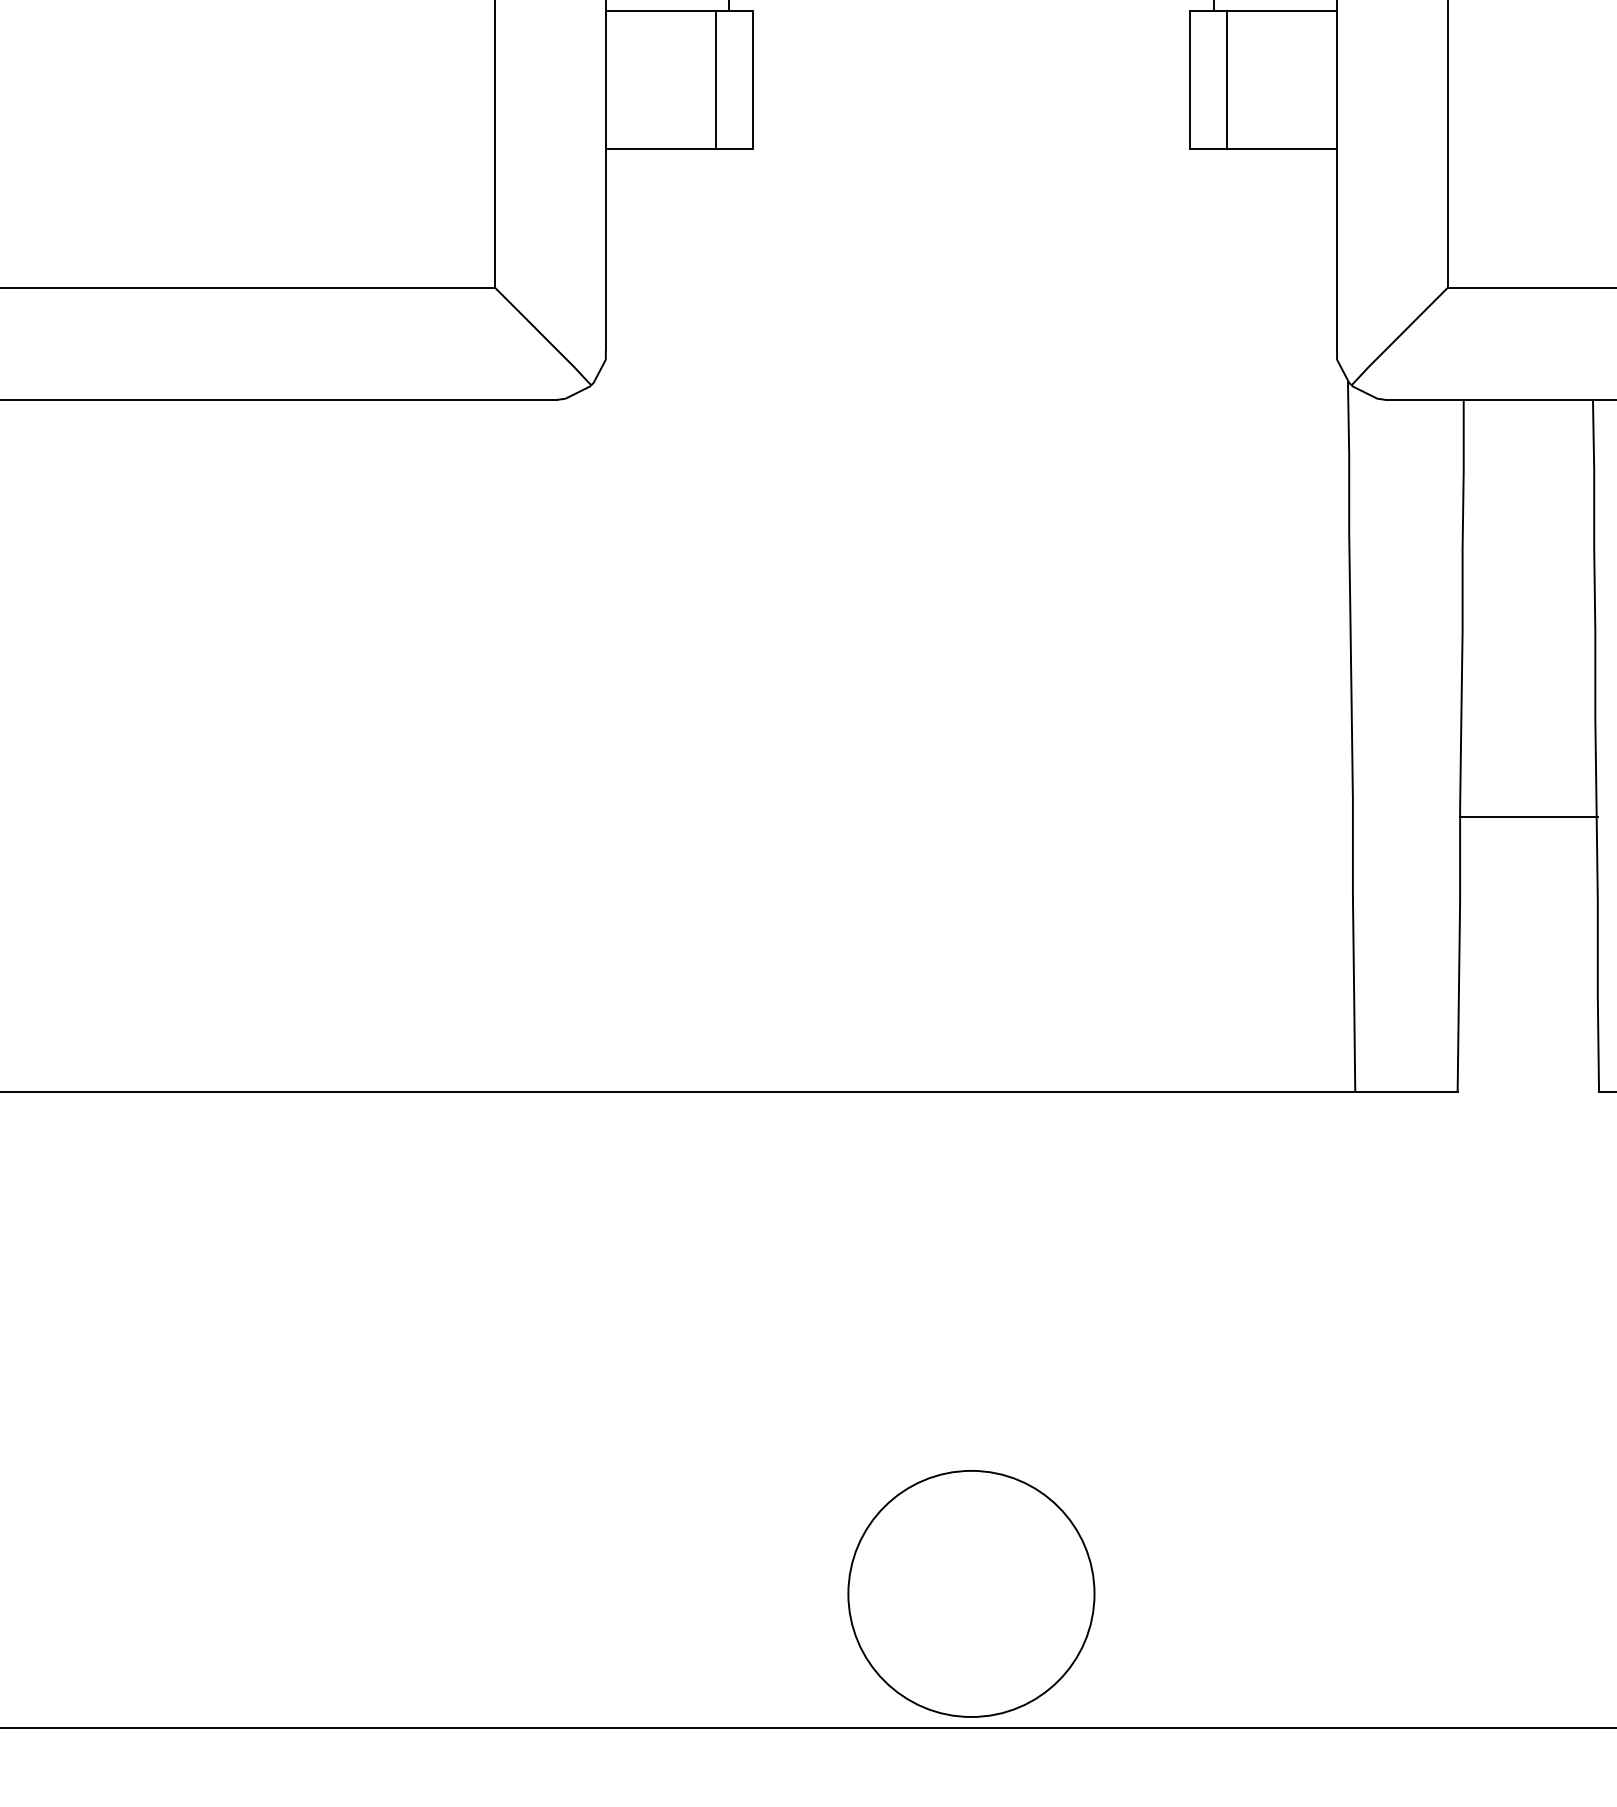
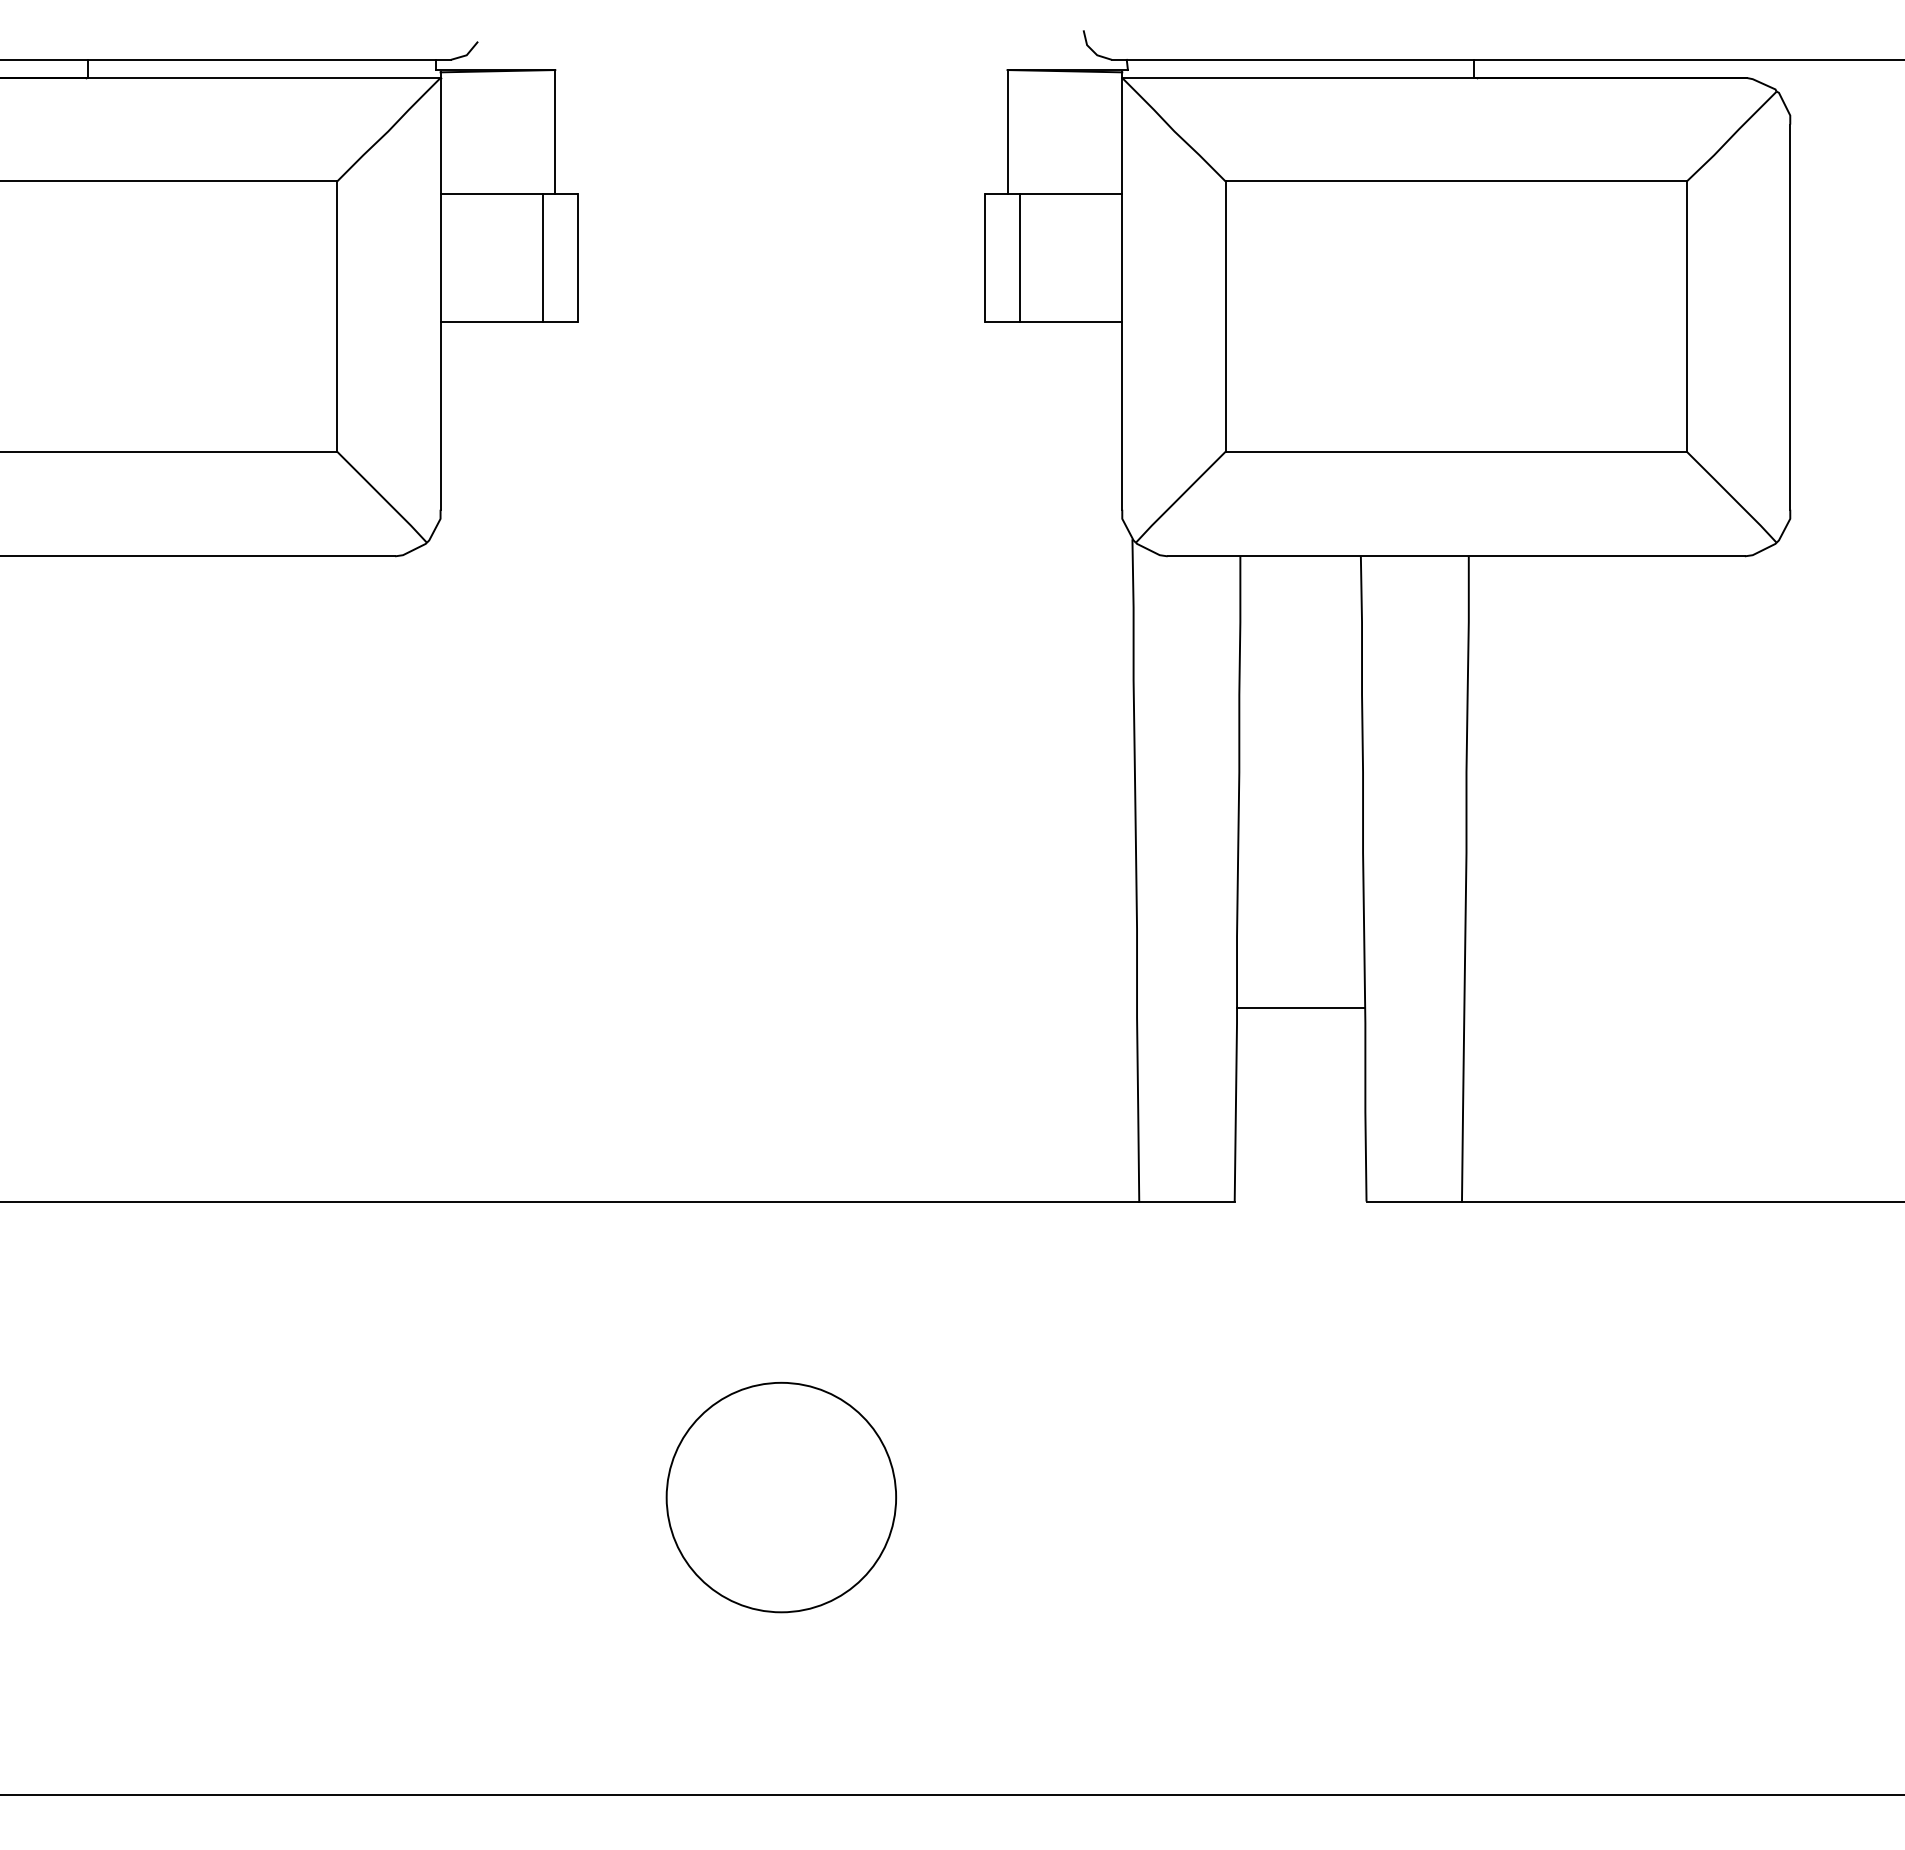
line: (1529, 817) -> (1301, 1008), moved
circle: (970, 1593) -> (780, 1497), moved

